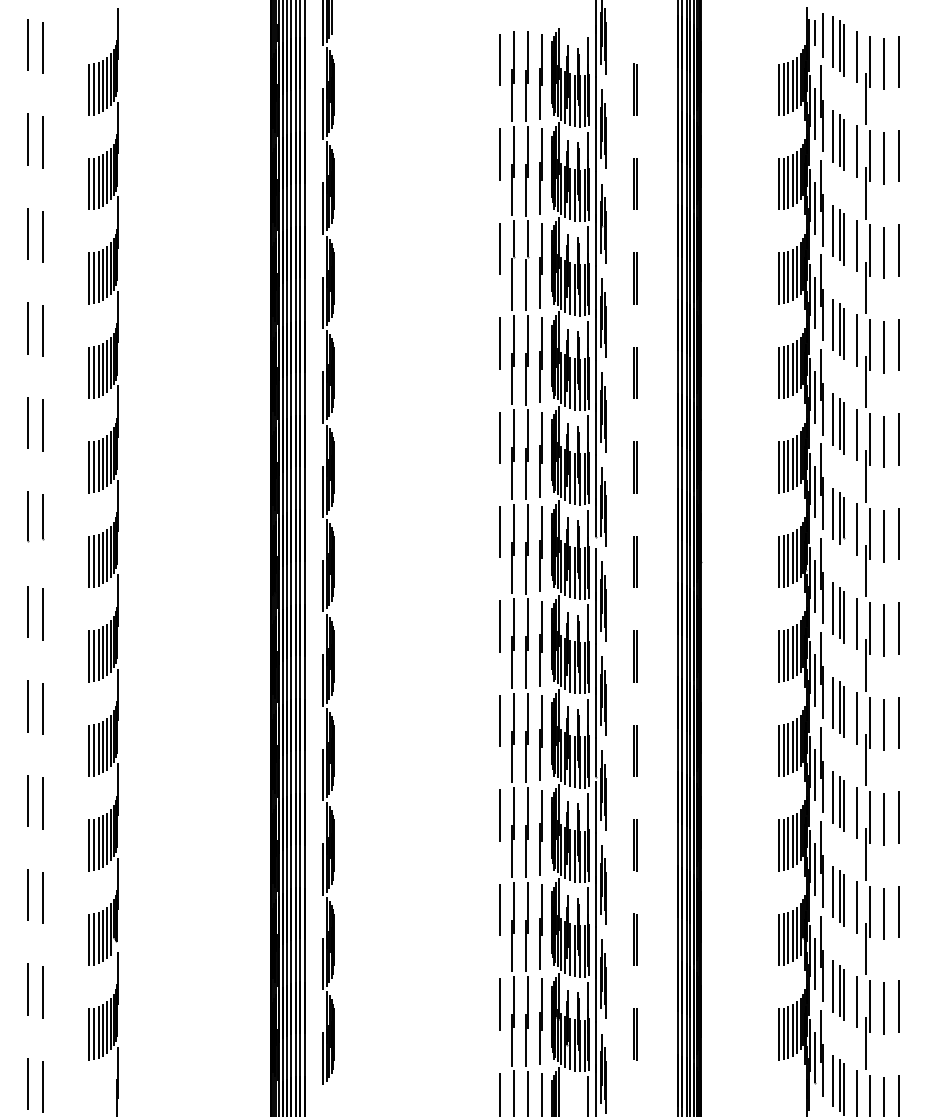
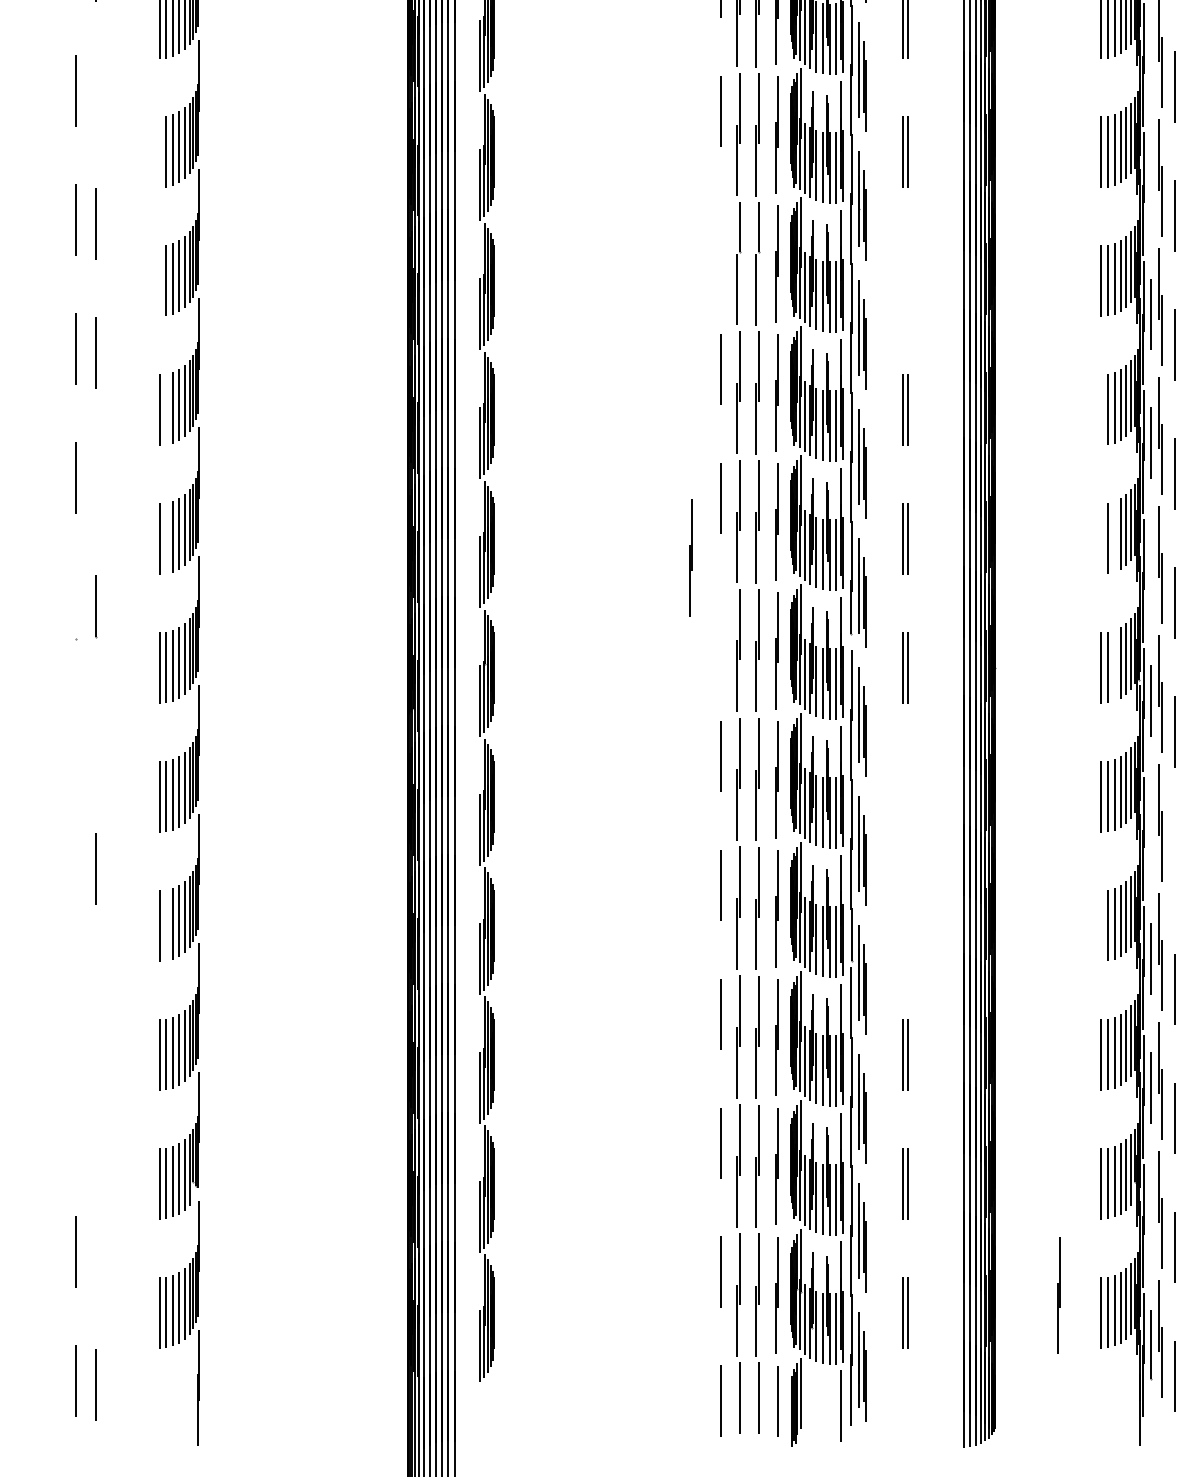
line: (815, 113) -> (1151, 55), removed
line: (42, 142) -> (96, 95), removed
line: (89, 183) -> (160, 151), removed
line: (815, 208) -> (1151, 185), removed
line: (499, 248) -> (720, 240), removed
line: (89, 278) -> (160, 281), removed
line: (634, 278) -> (904, 281), removed
line: (94, 372) -> (167, 409), removed
line: (778, 372) -> (1101, 409), removed
line: (42, 425) -> (96, 481), removed
line: (788, 465) -> (1114, 536), removed
line: (94, 466) -> (167, 537), removed
line: (778, 467) -> (1101, 539), removed
part: (477, 480) -> (690, 556), added
line: (815, 491) -> (1151, 571), removed
line: (28, 515) -> (77, 604), removed
line: (499, 531) -> (720, 626), removed
line: (788, 560) -> (1114, 666), removed
line: (28, 611) -> (77, 735), removed
line: (42, 614) -> (96, 739), removed
line: (634, 656) -> (904, 797), removed
line: (815, 680) -> (1151, 829), removed
line: (832, 702) -> (1174, 859), removed
line: (27, 706) -> (75, 865), removed
line: (94, 750) -> (167, 925), removed
line: (634, 750) -> (904, 925), removed
line: (778, 750) -> (1101, 925), removed
line: (28, 800) -> (77, 993), removed
line: (42, 803) -> (96, 997), removed
line: (28, 894) -> (77, 1122), removed
line: (42, 897) -> (96, 1126), removed
line: (815, 963) -> (1151, 1216), removed
line: (42, 992) -> (96, 1255), removed
part: (747, 1021) -> (1058, 1295), added

